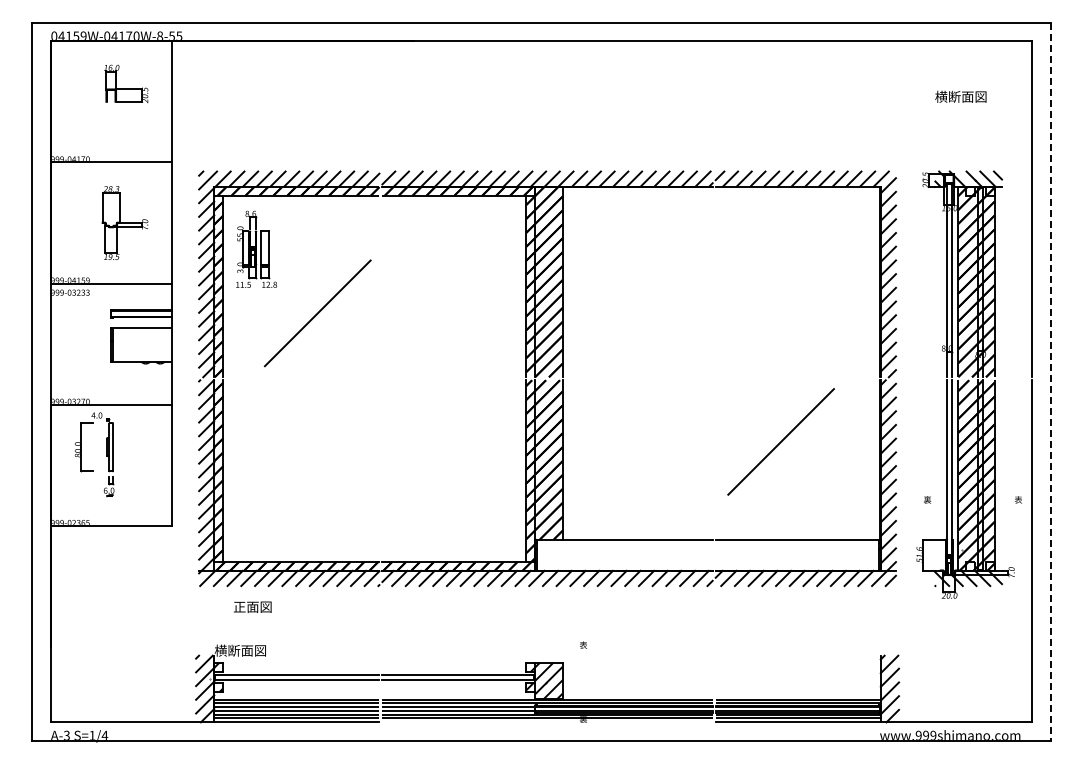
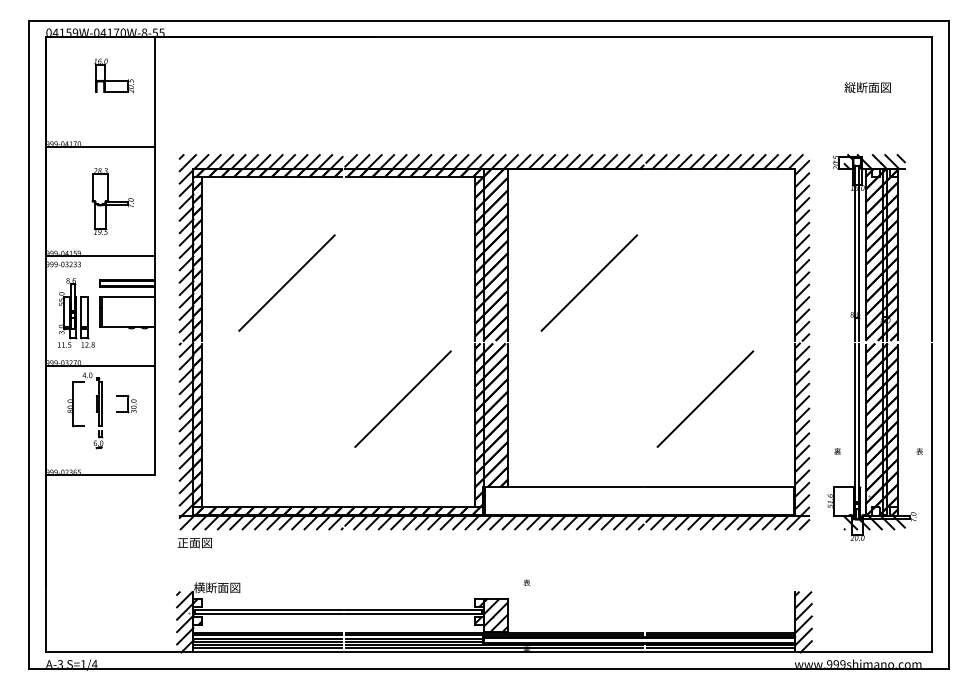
text: (941, 96) -> (850, 87), 横断面図 -> 縦断面図
part: (256, 248) -> (76, 312), moved
line: (652, 313) -> (589, 283), added
line: (1050, 381) -> (948, 344), dashed -> solid
line: (446, 441) -> (403, 398), added
part: (139, 447) -> (125, 404), added
text: (252, 606) -> (194, 542), moved
line: (547, 722) -> (494, 652), added

